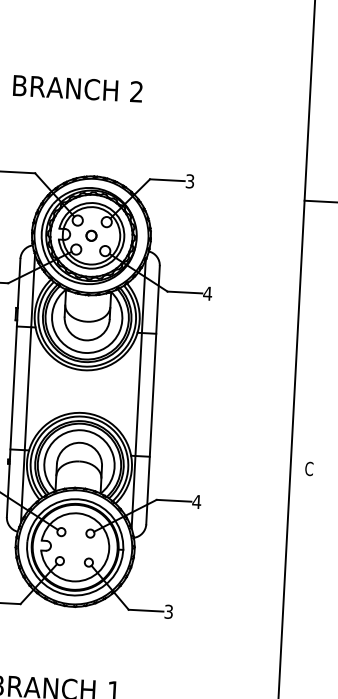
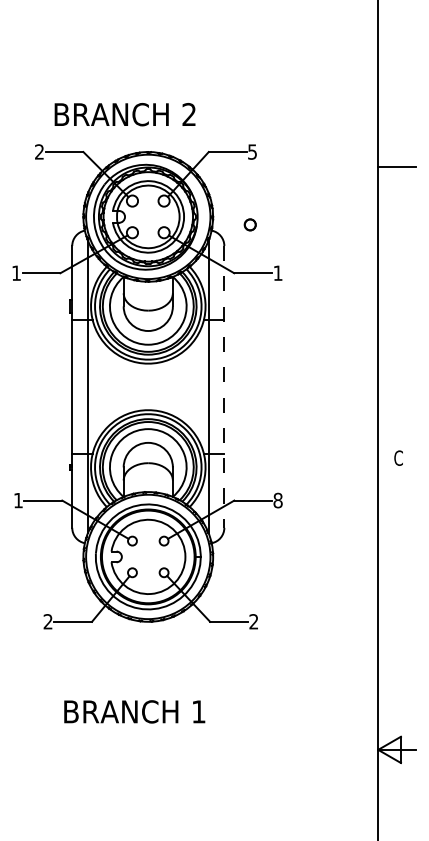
text: (77, 88) -> (124, 114), moved
text: (190, 180) -> (252, 151), 3 -> 5
circle: (90, 235) -> (249, 224), moved
text: (207, 292) -> (277, 272), 4 -> 1
line: (153, 394) -> (224, 386), solid -> dashed
text: (196, 501) -> (277, 500), 4 -> 8
text: (168, 611) -> (253, 621), 3 -> 2

